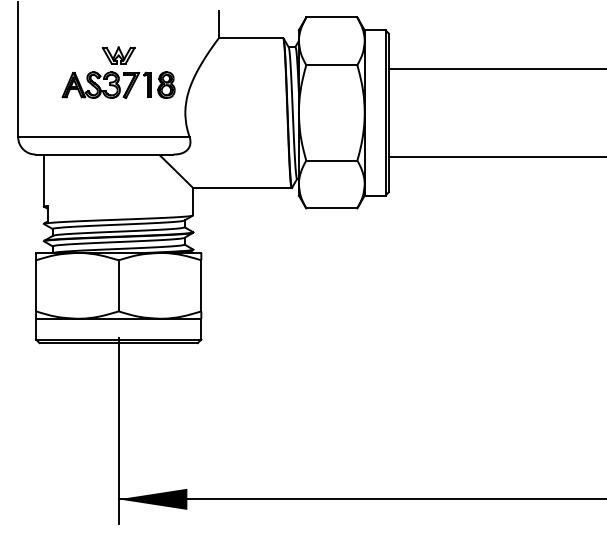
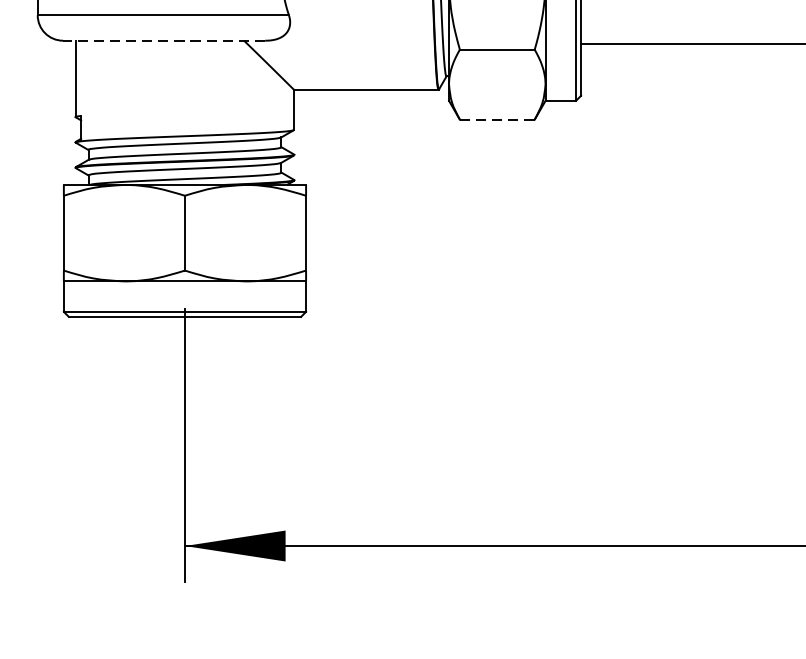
line: (104, 154) -> (164, 40), solid -> dashed
line: (331, 208) -> (496, 119), solid -> dashed

